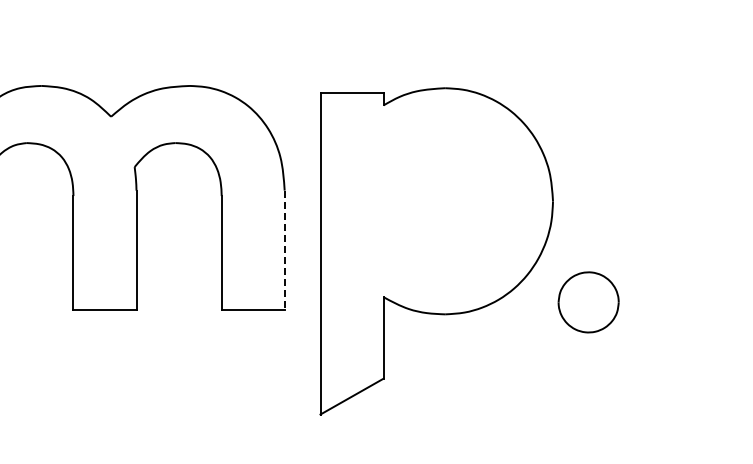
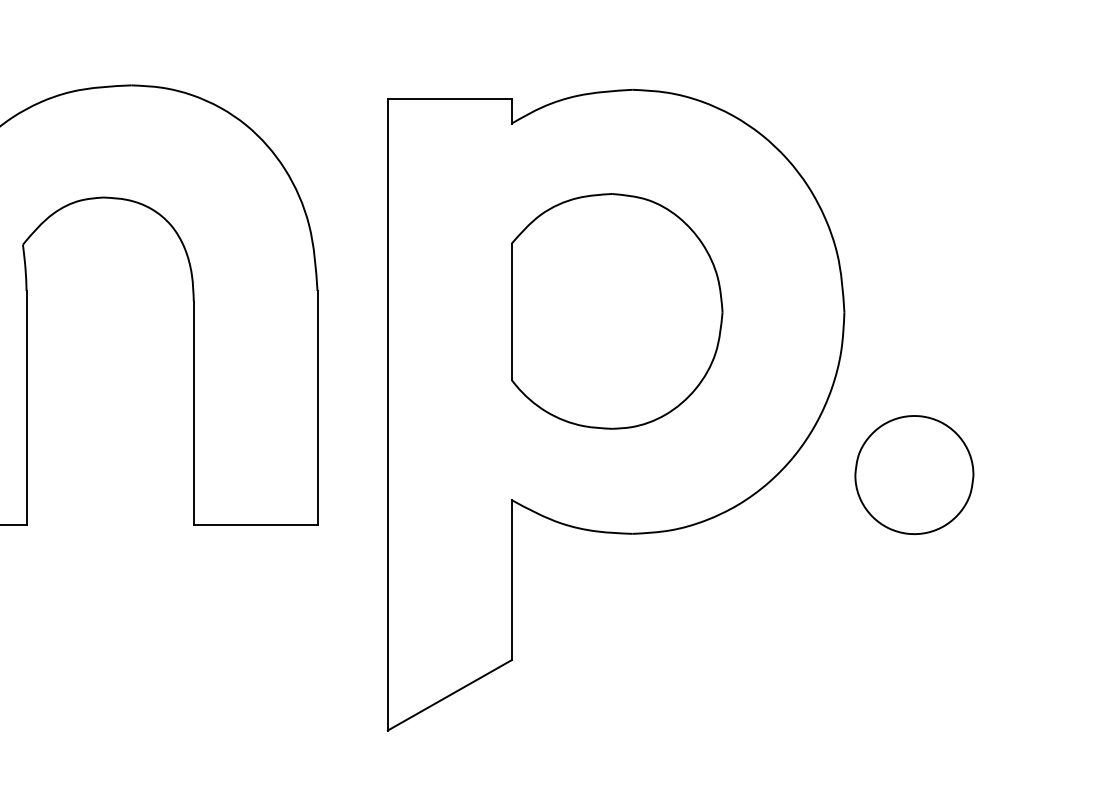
part: (437, 200) -> (617, 310), added
line: (284, 250) -> (317, 408), dashed -> solid
part: (588, 302) -> (914, 475), moved

